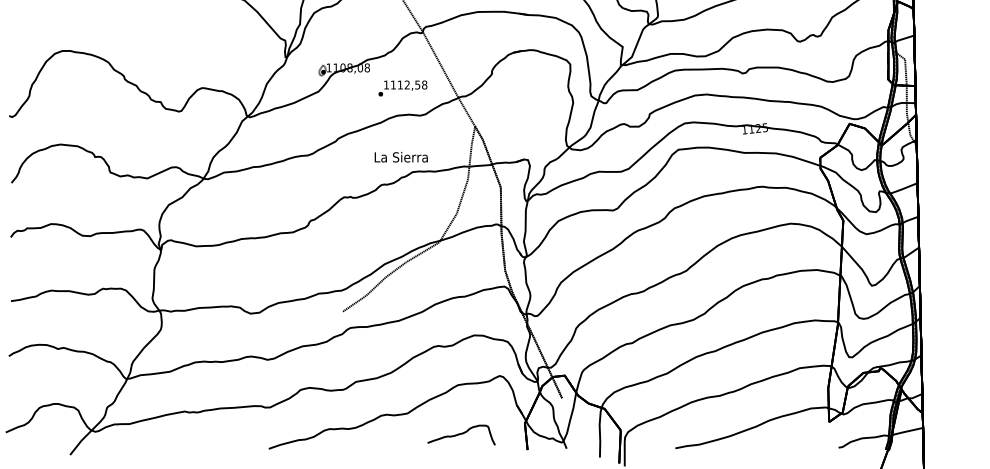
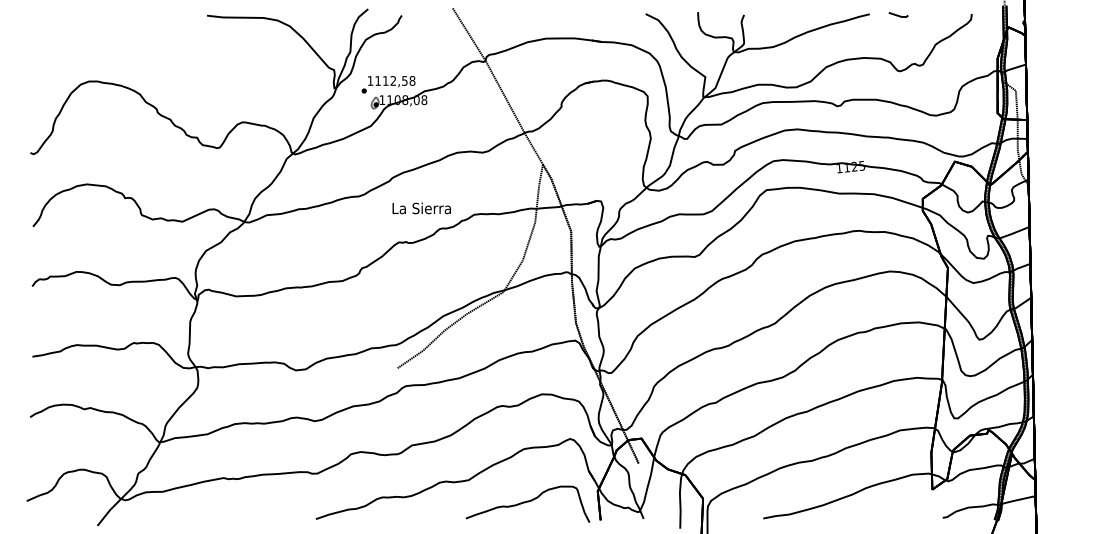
text: (402, 88) -> (388, 84), moved
text: (401, 157) -> (421, 208), moved
part: (461, 434) -> (527, 503), size x1.67

